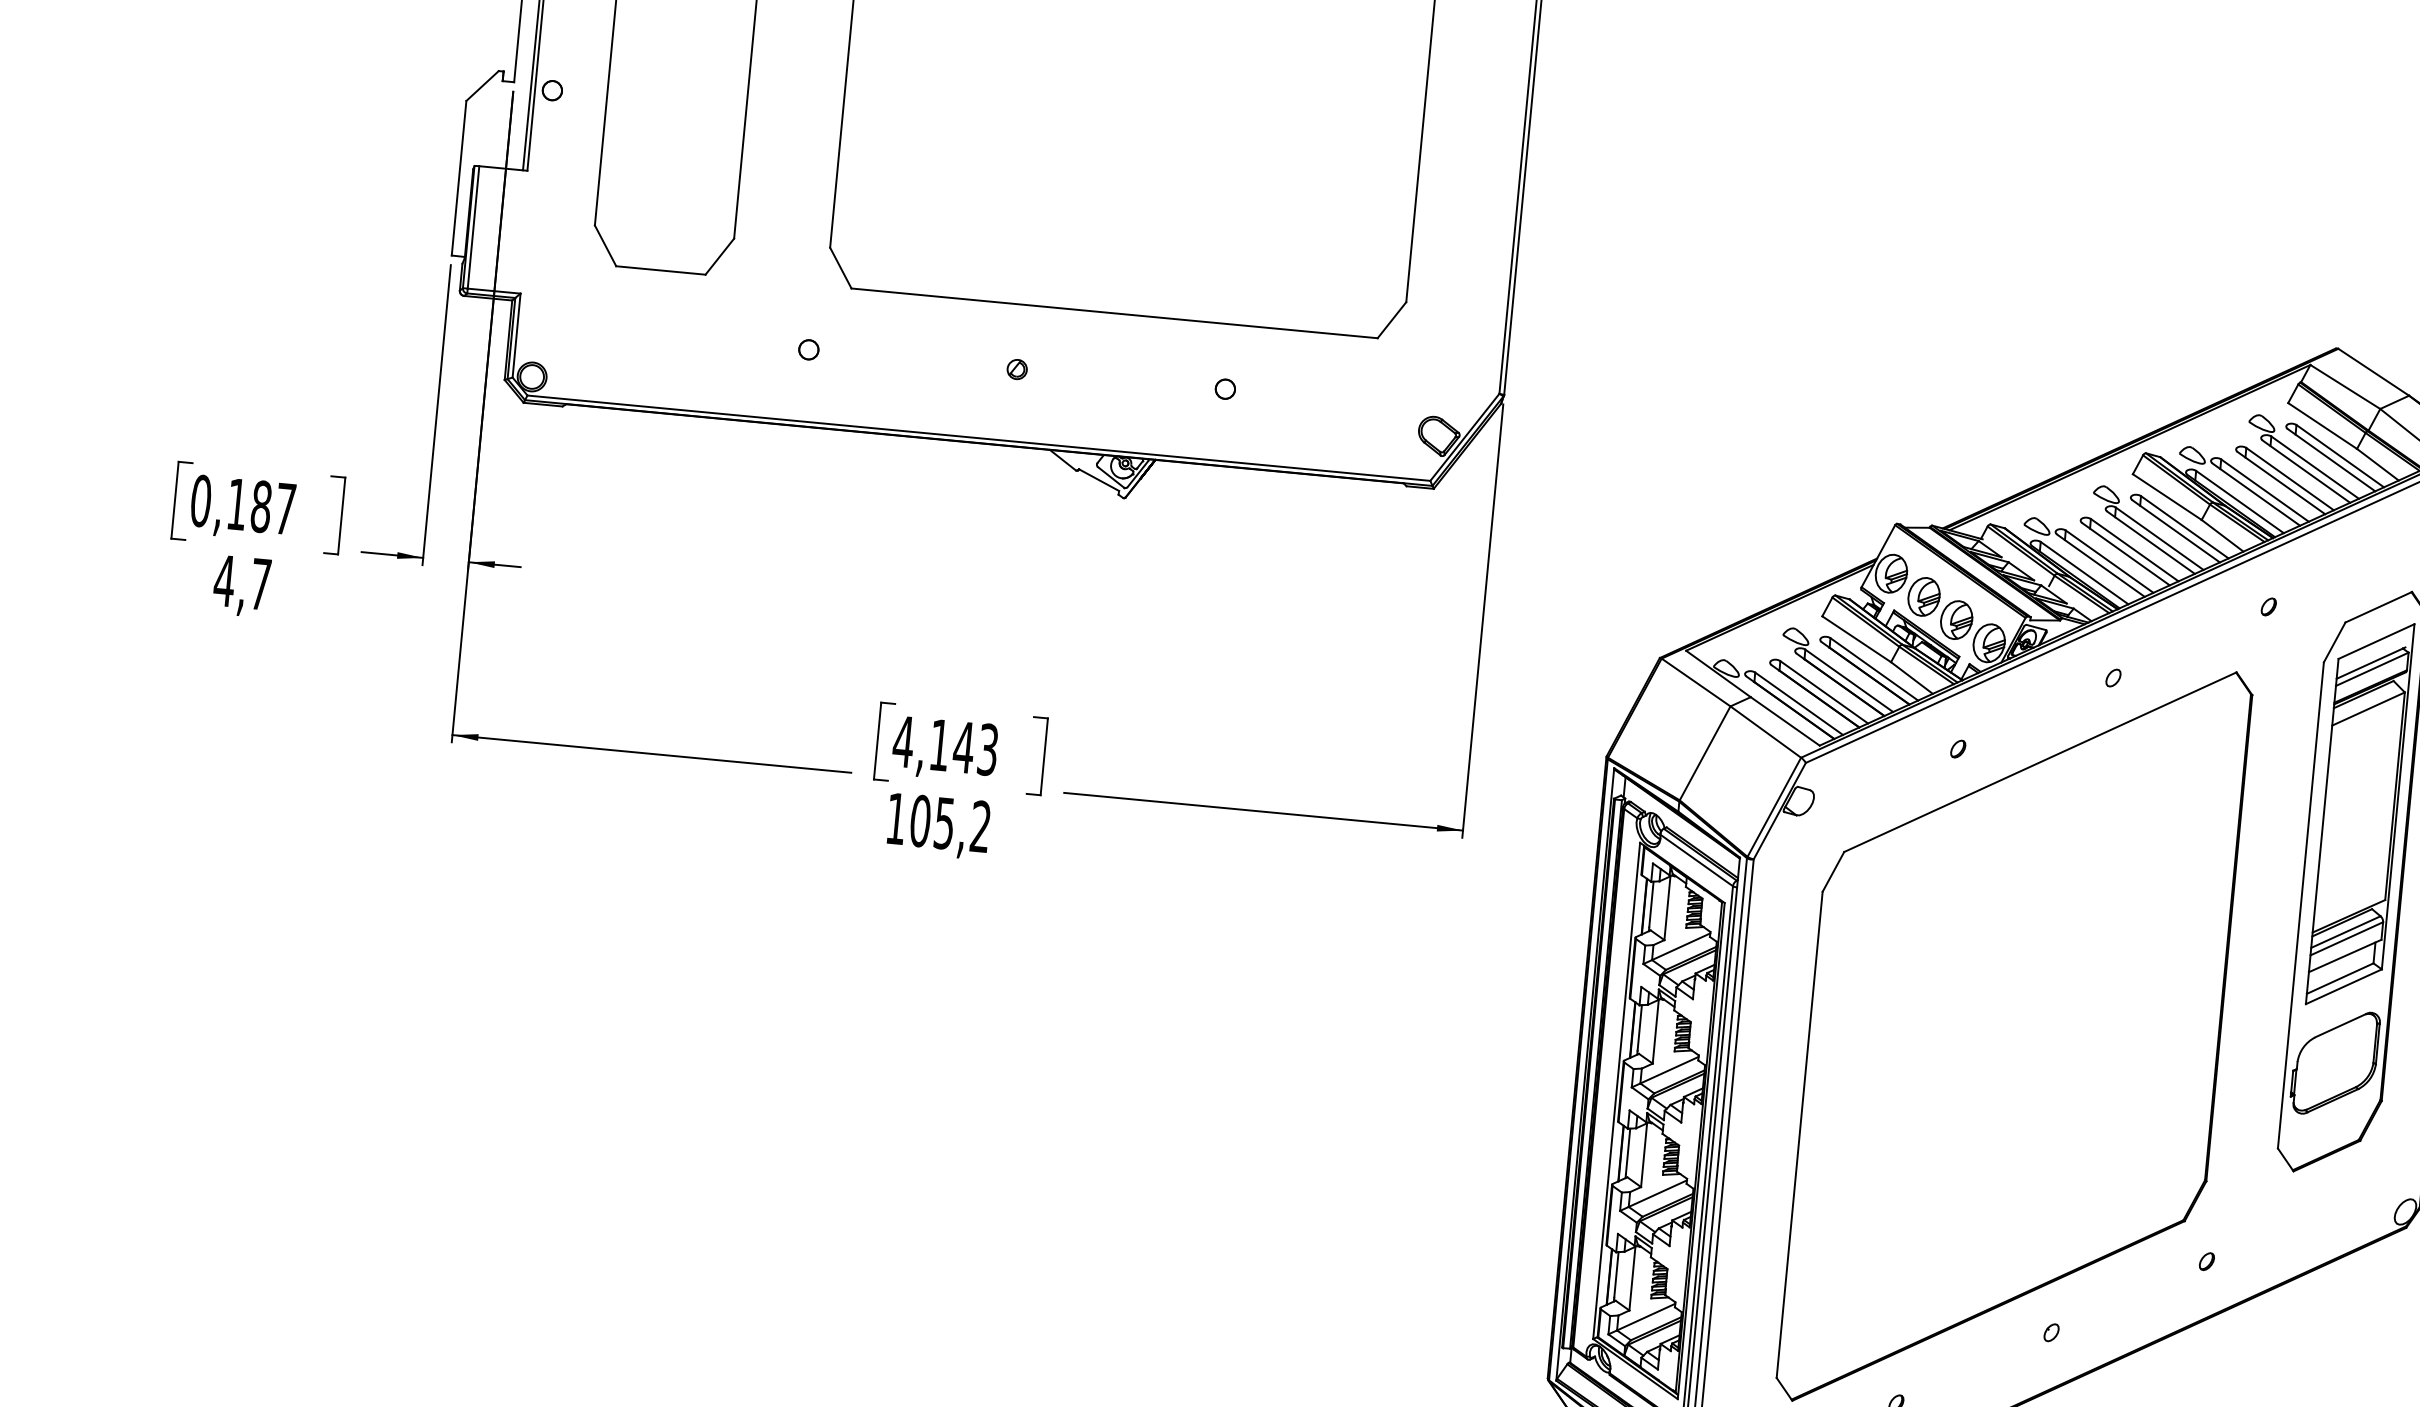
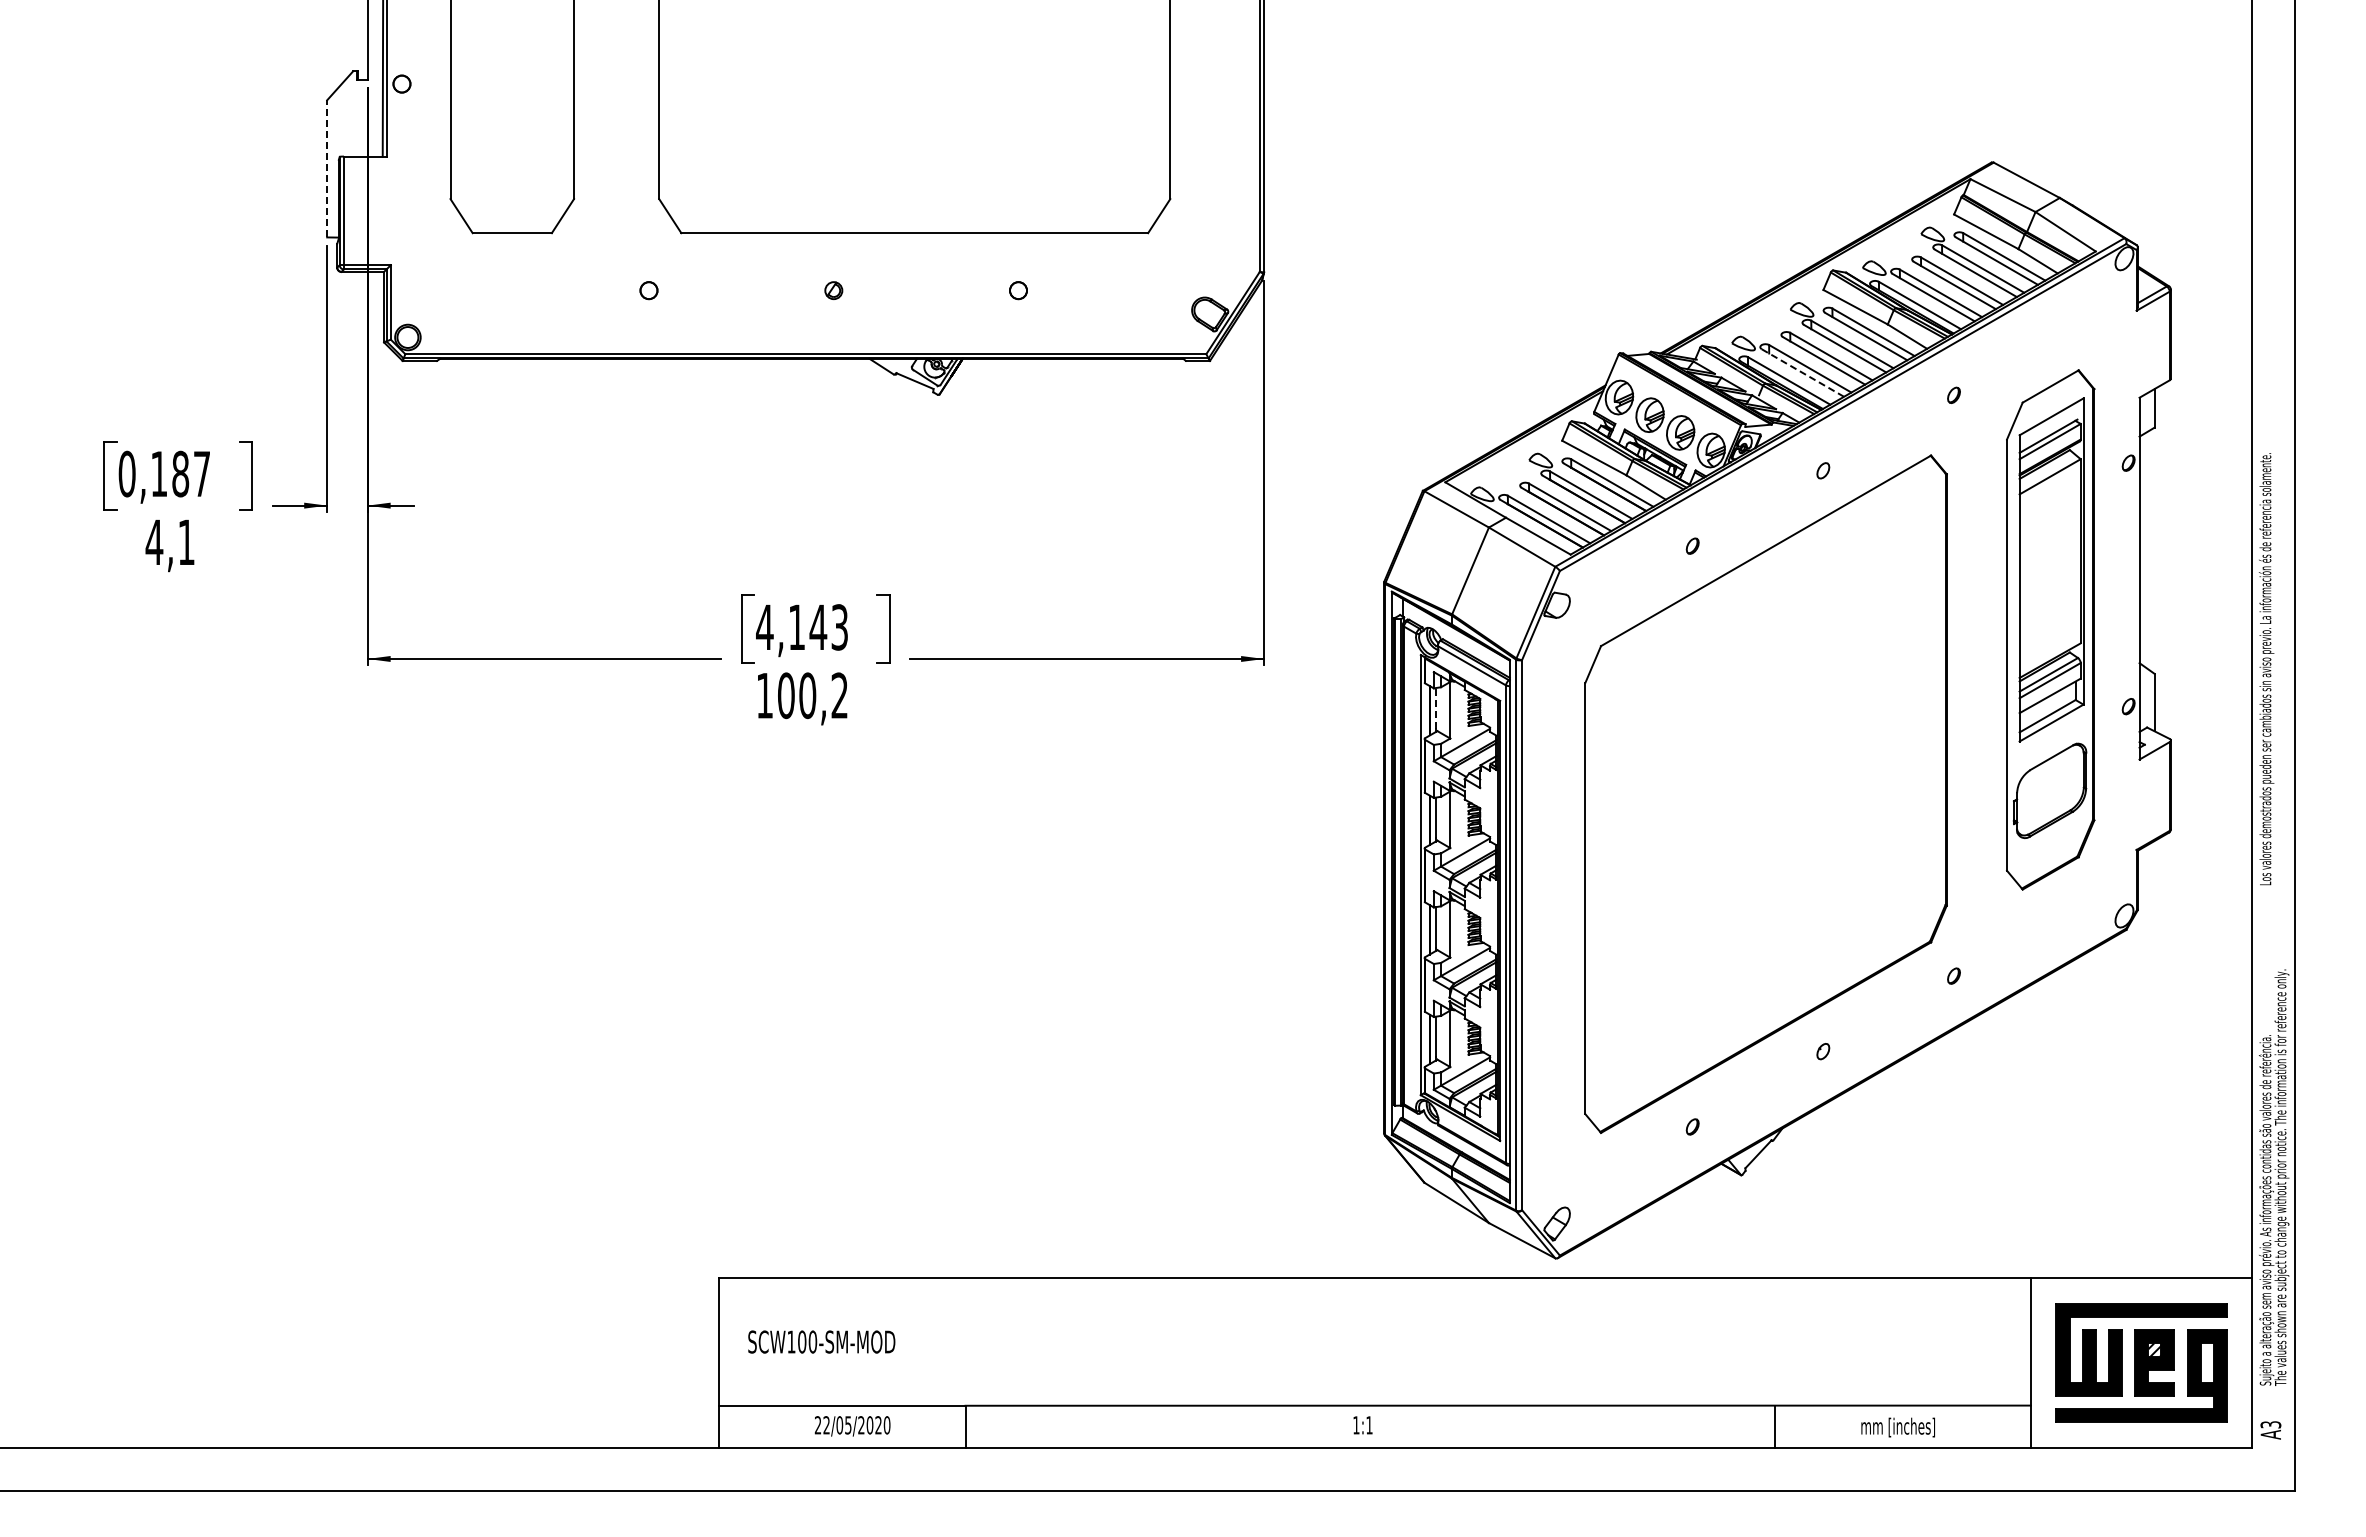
line: (459, 177) -> (327, 168), solid -> dashed
line: (2100, 566) -> (1802, 373), solid -> dashed
text: (260, 583) -> (186, 541), 4,7 -> 4,1
text: (944, 823) -> (807, 695), 105,2 -> 100,2
line: (1651, 903) -> (1435, 707), solid -> dashed

